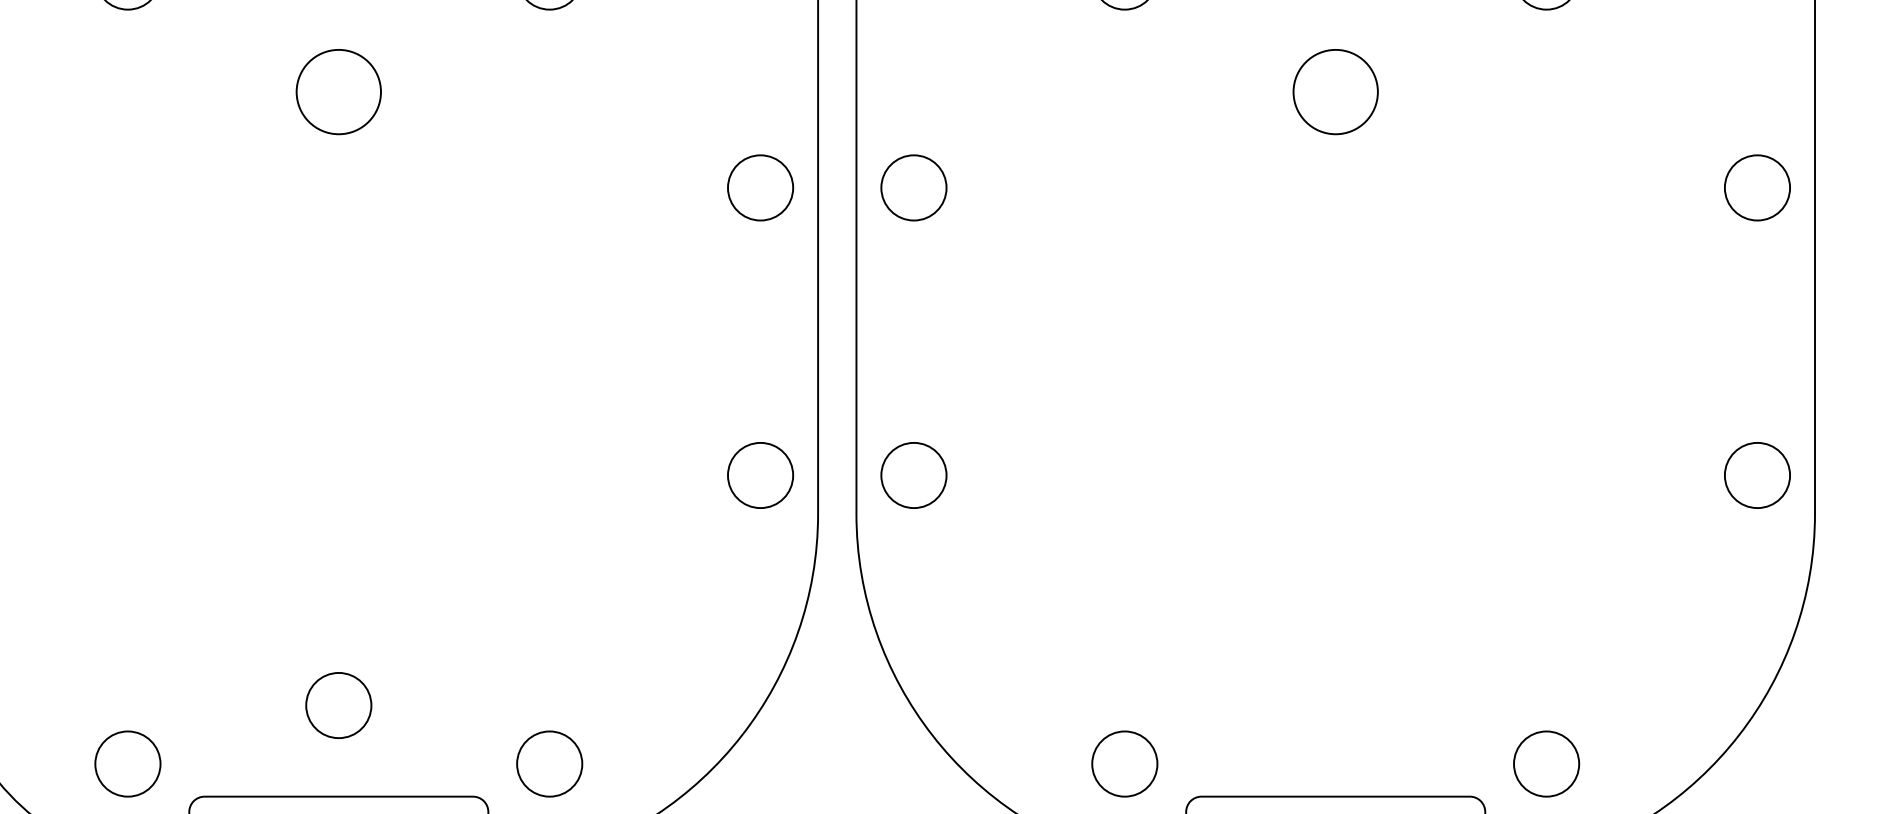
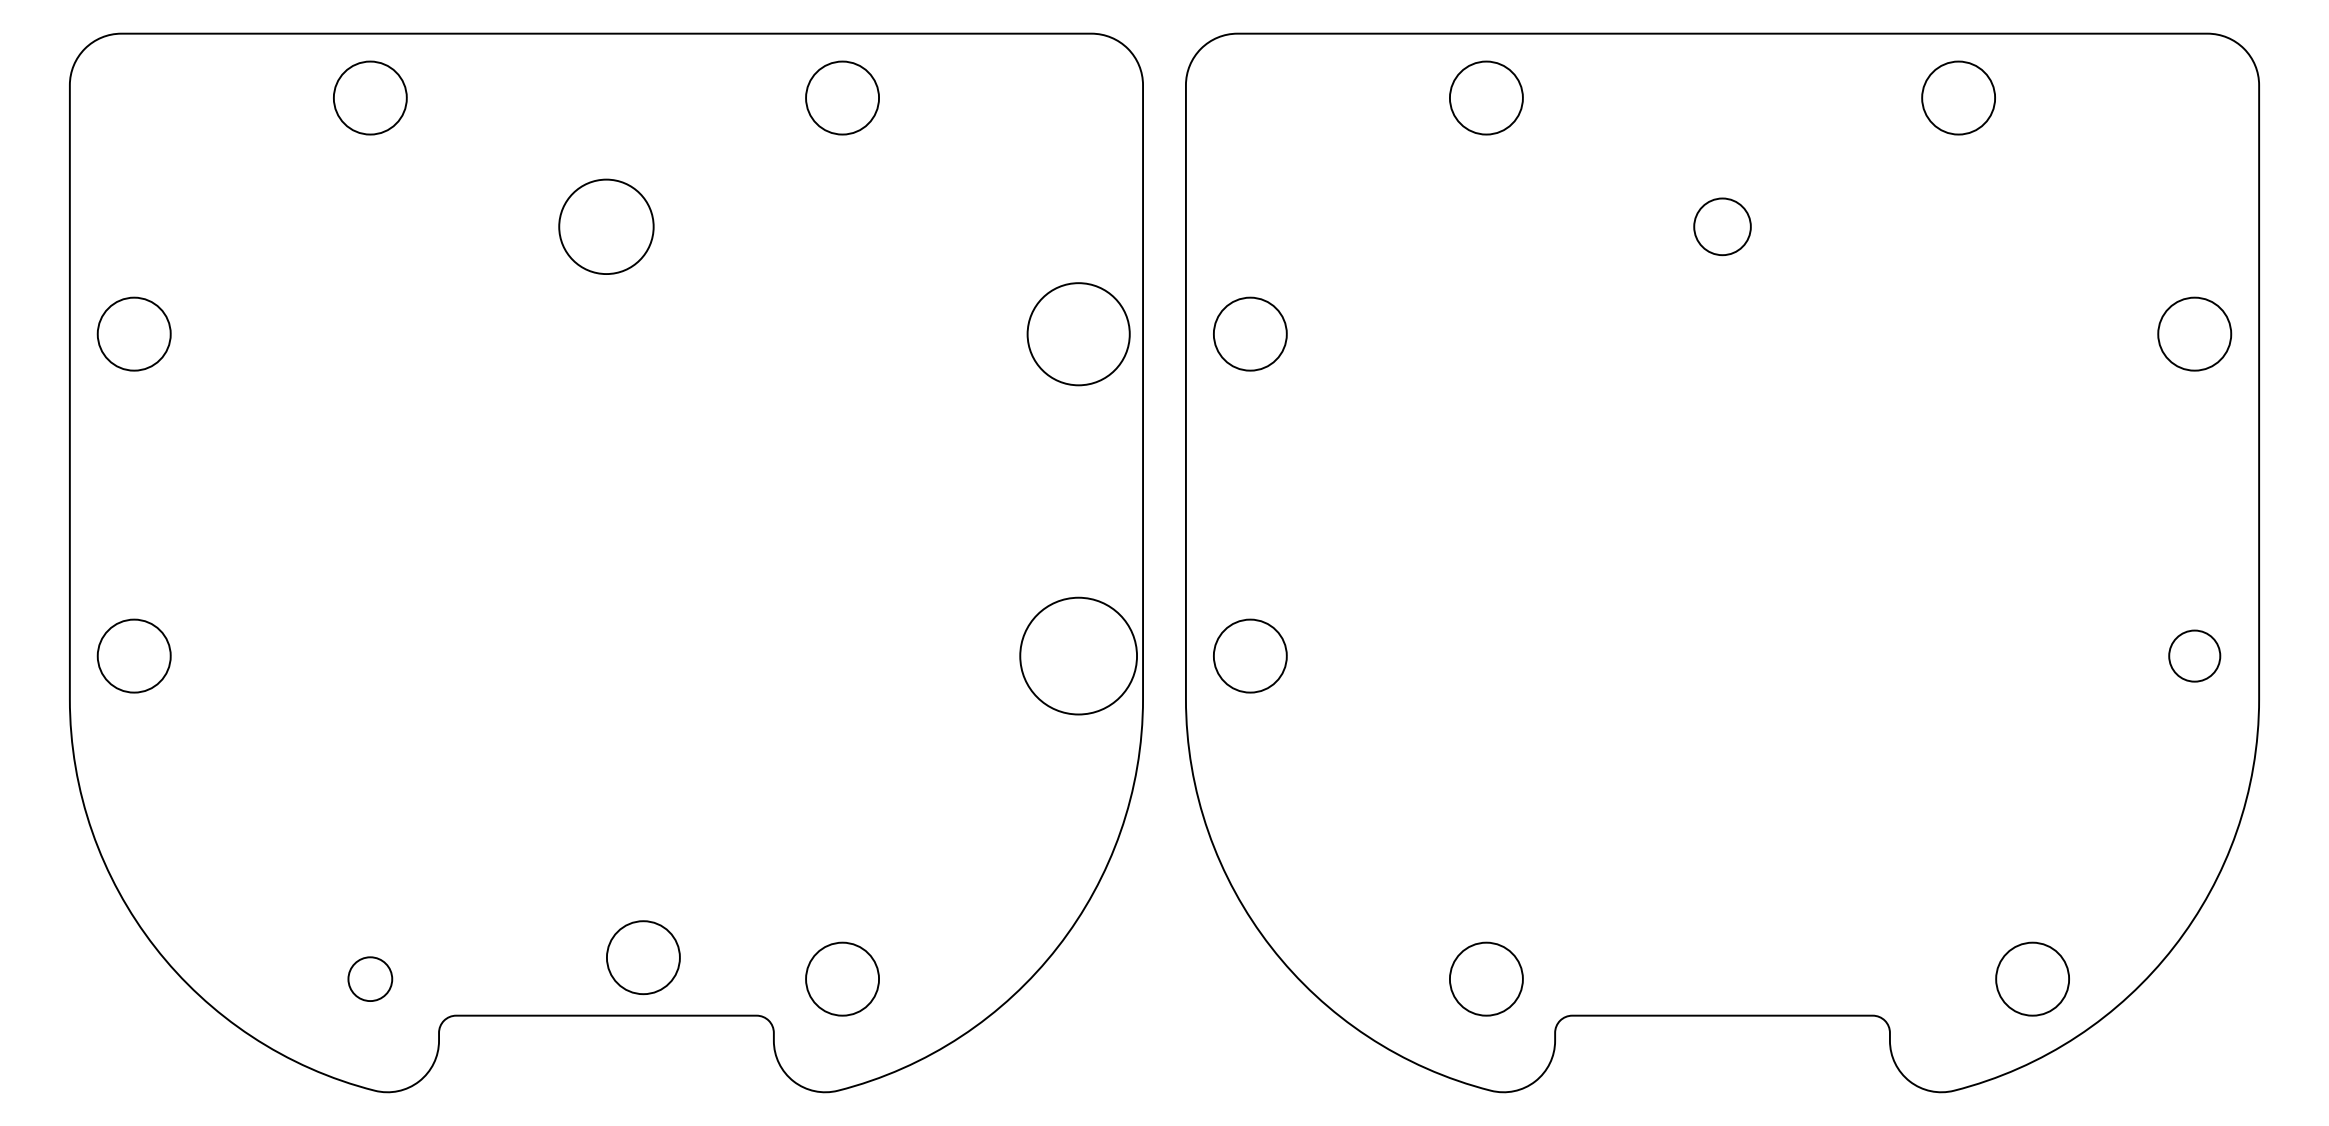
circle: (1335, 91) -> (1722, 226), size x0.6
circle: (760, 187) -> (1078, 333), size x1.4
circle: (760, 474) -> (1078, 655), size x1.6
circle: (1757, 474) -> (2194, 655), size x0.7
circle: (338, 705) -> (643, 957), moved
circle: (127, 763) -> (369, 978), size x0.6
circle: (1546, 763) -> (2032, 978), moved

